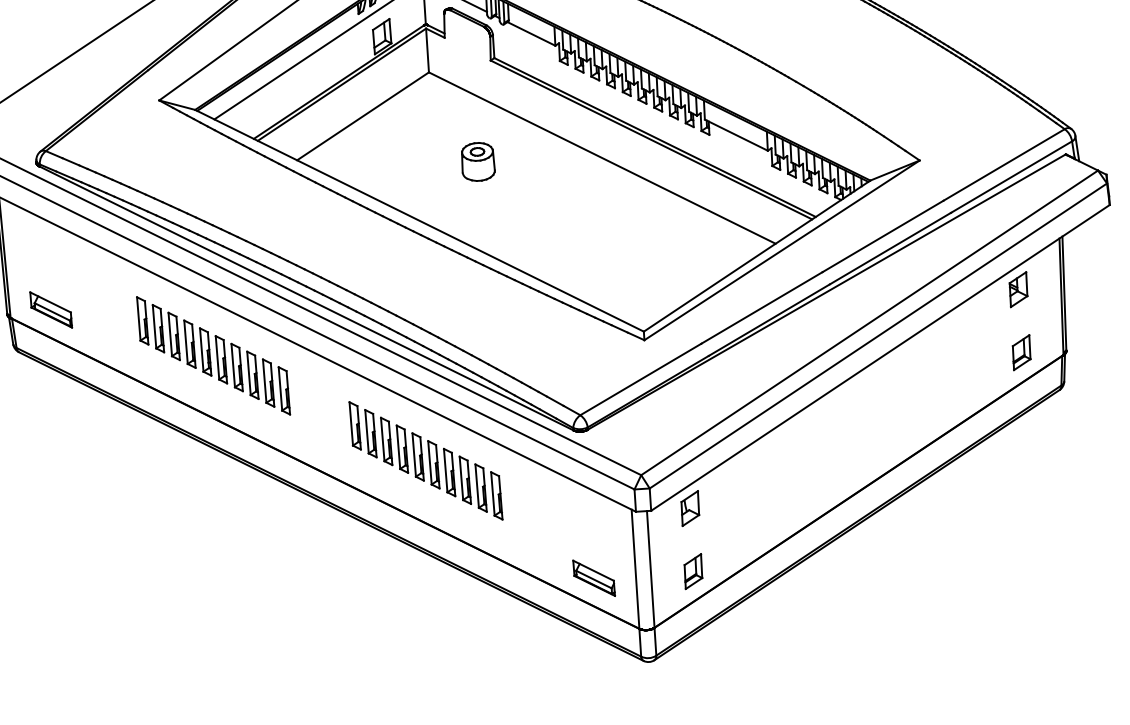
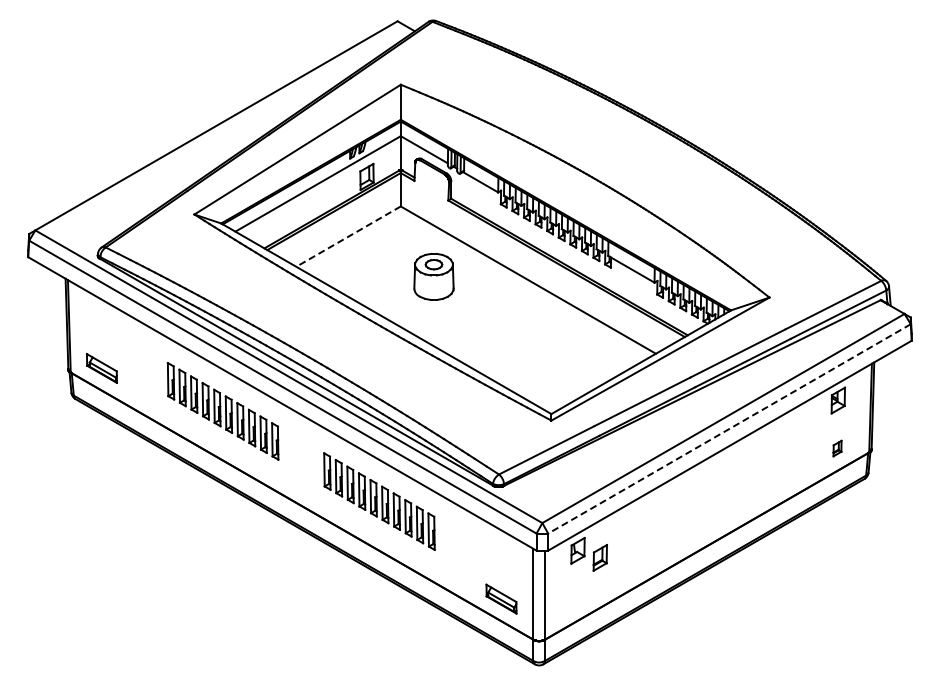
line: (362, 116) -> (348, 236), solid -> dashed
part: (477, 161) -> (433, 276), size x1.6
line: (878, 336) -> (729, 429), solid -> dashed
part: (1021, 352) -> (837, 448), size x0.6
part: (692, 571) -> (599, 557), moved

